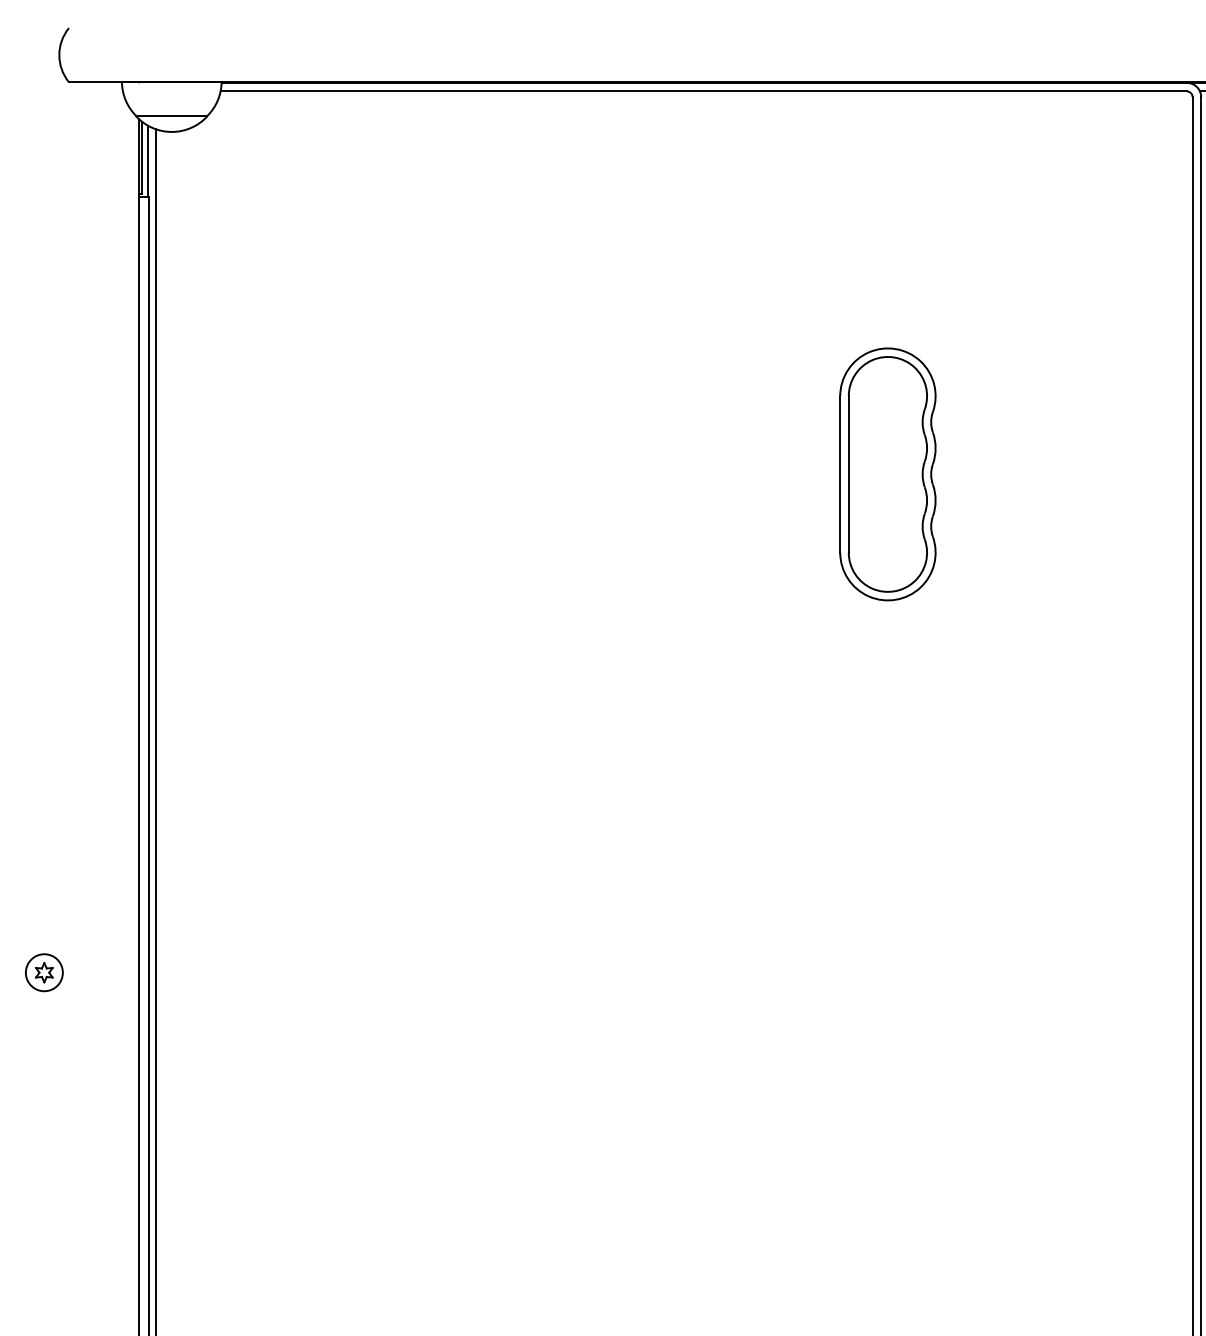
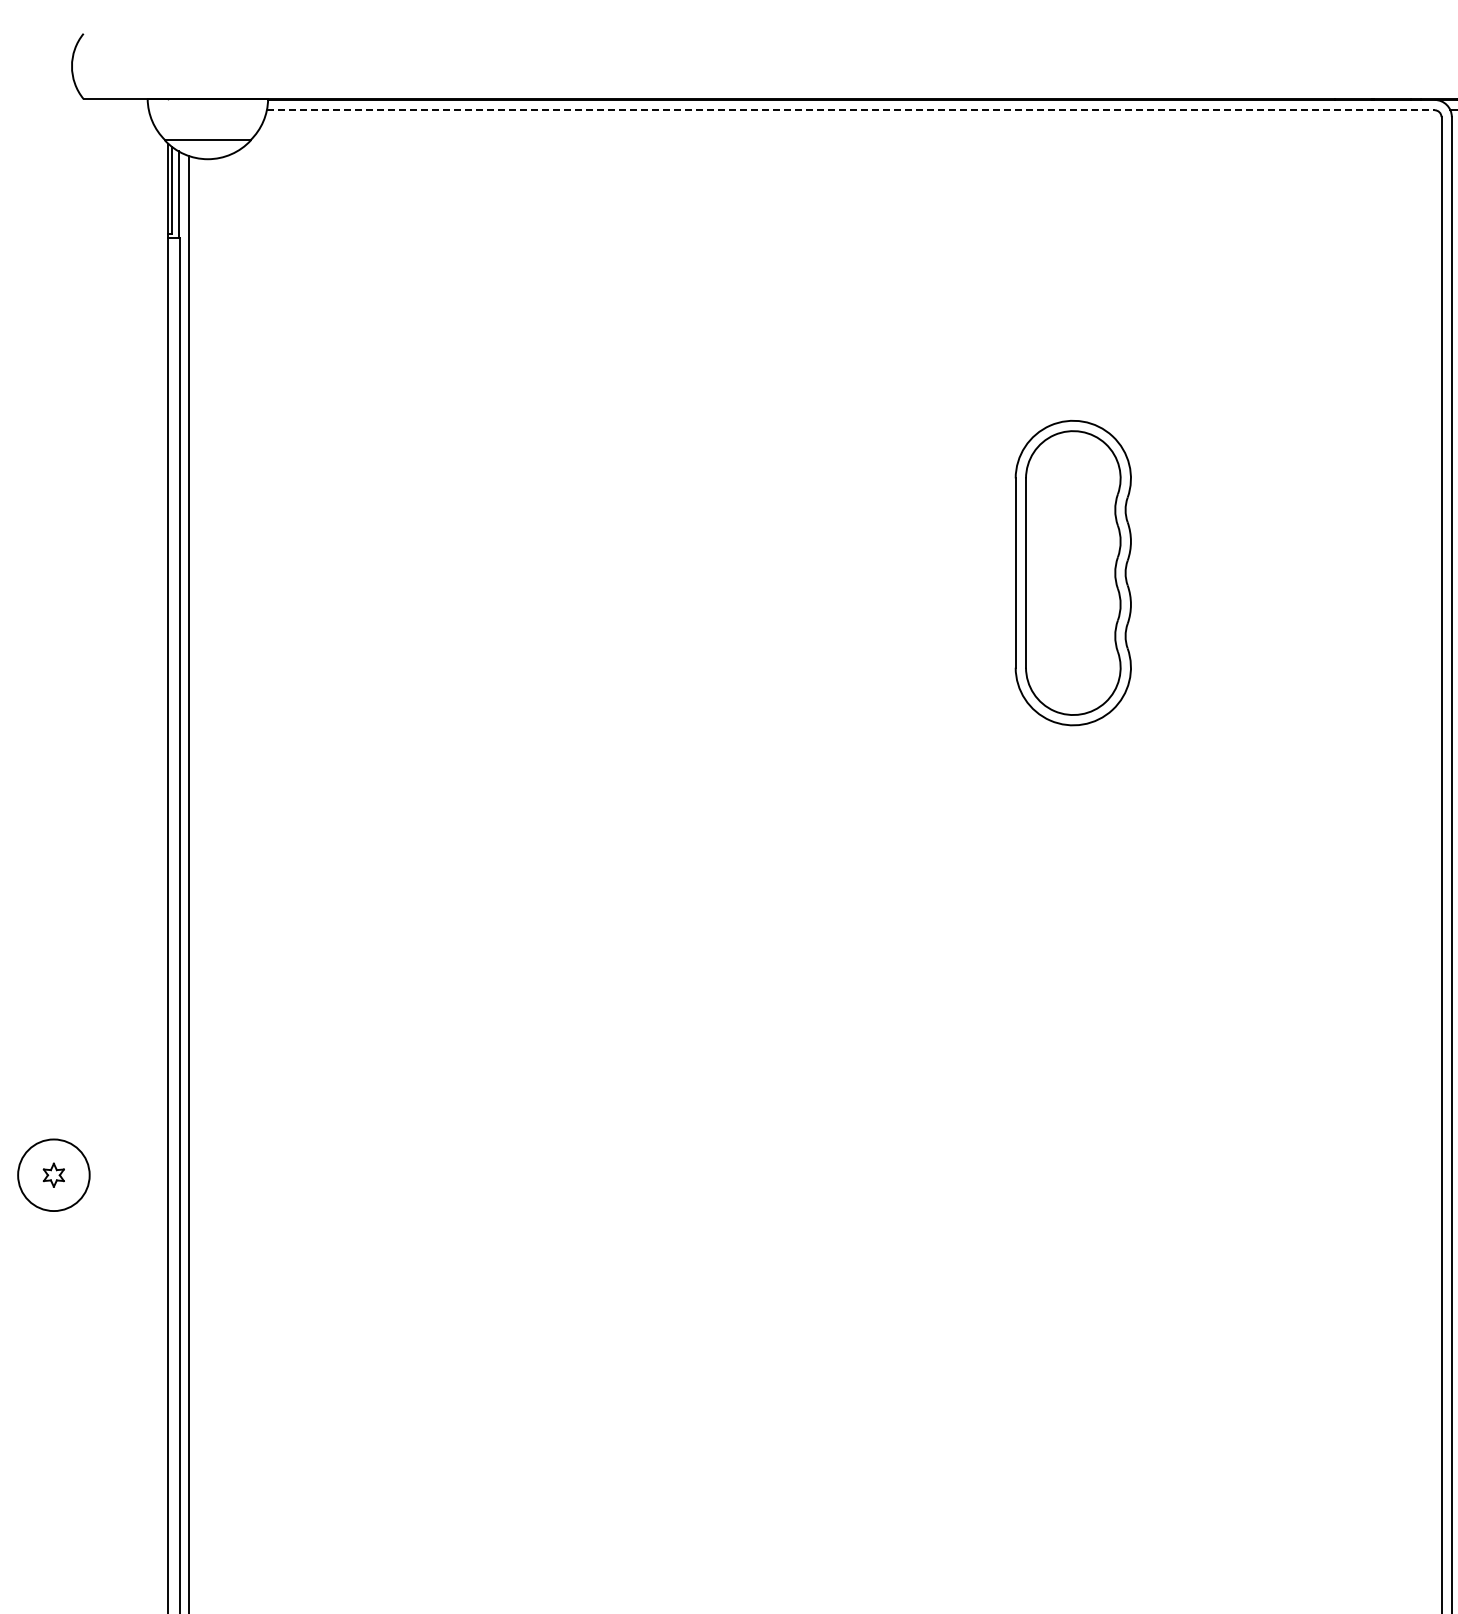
line: (703, 91) -> (850, 110), solid -> dashed
circle: (44, 972) -> (53, 1174), size x1.6

